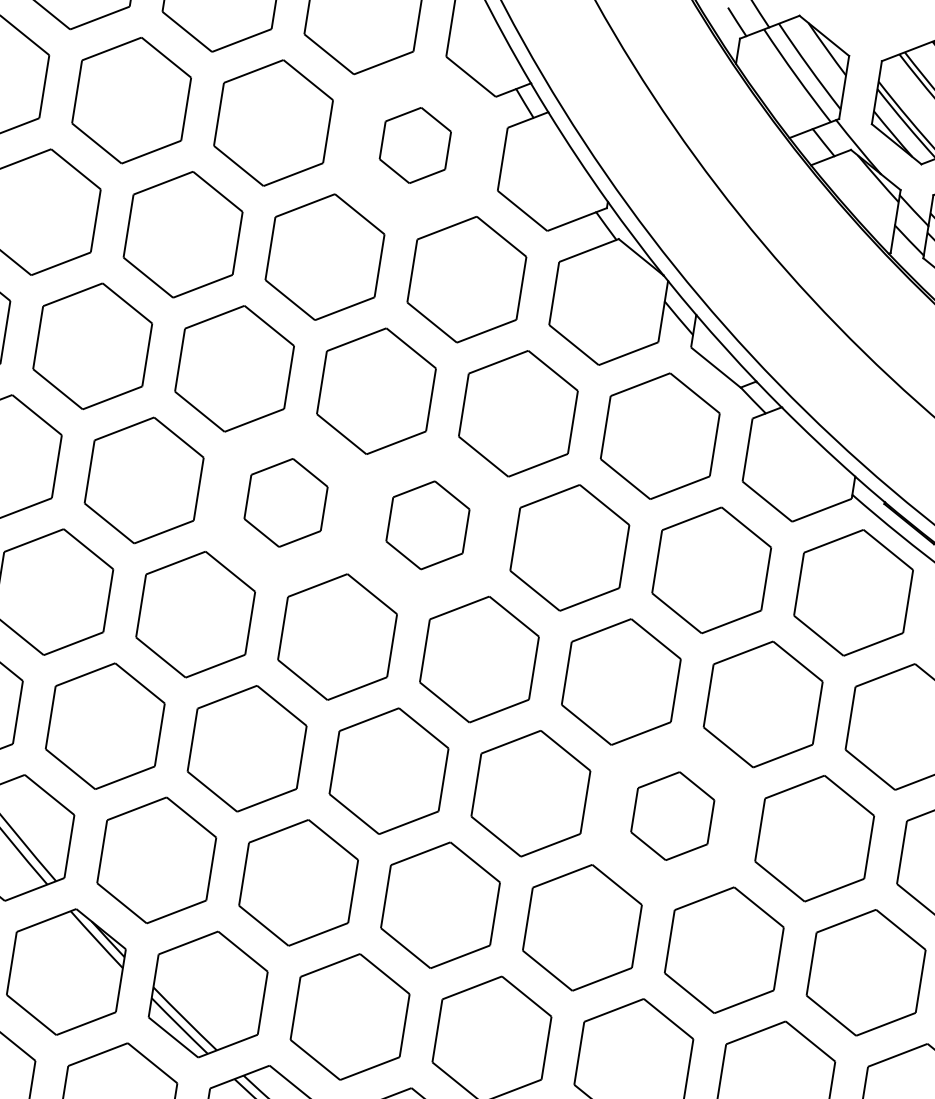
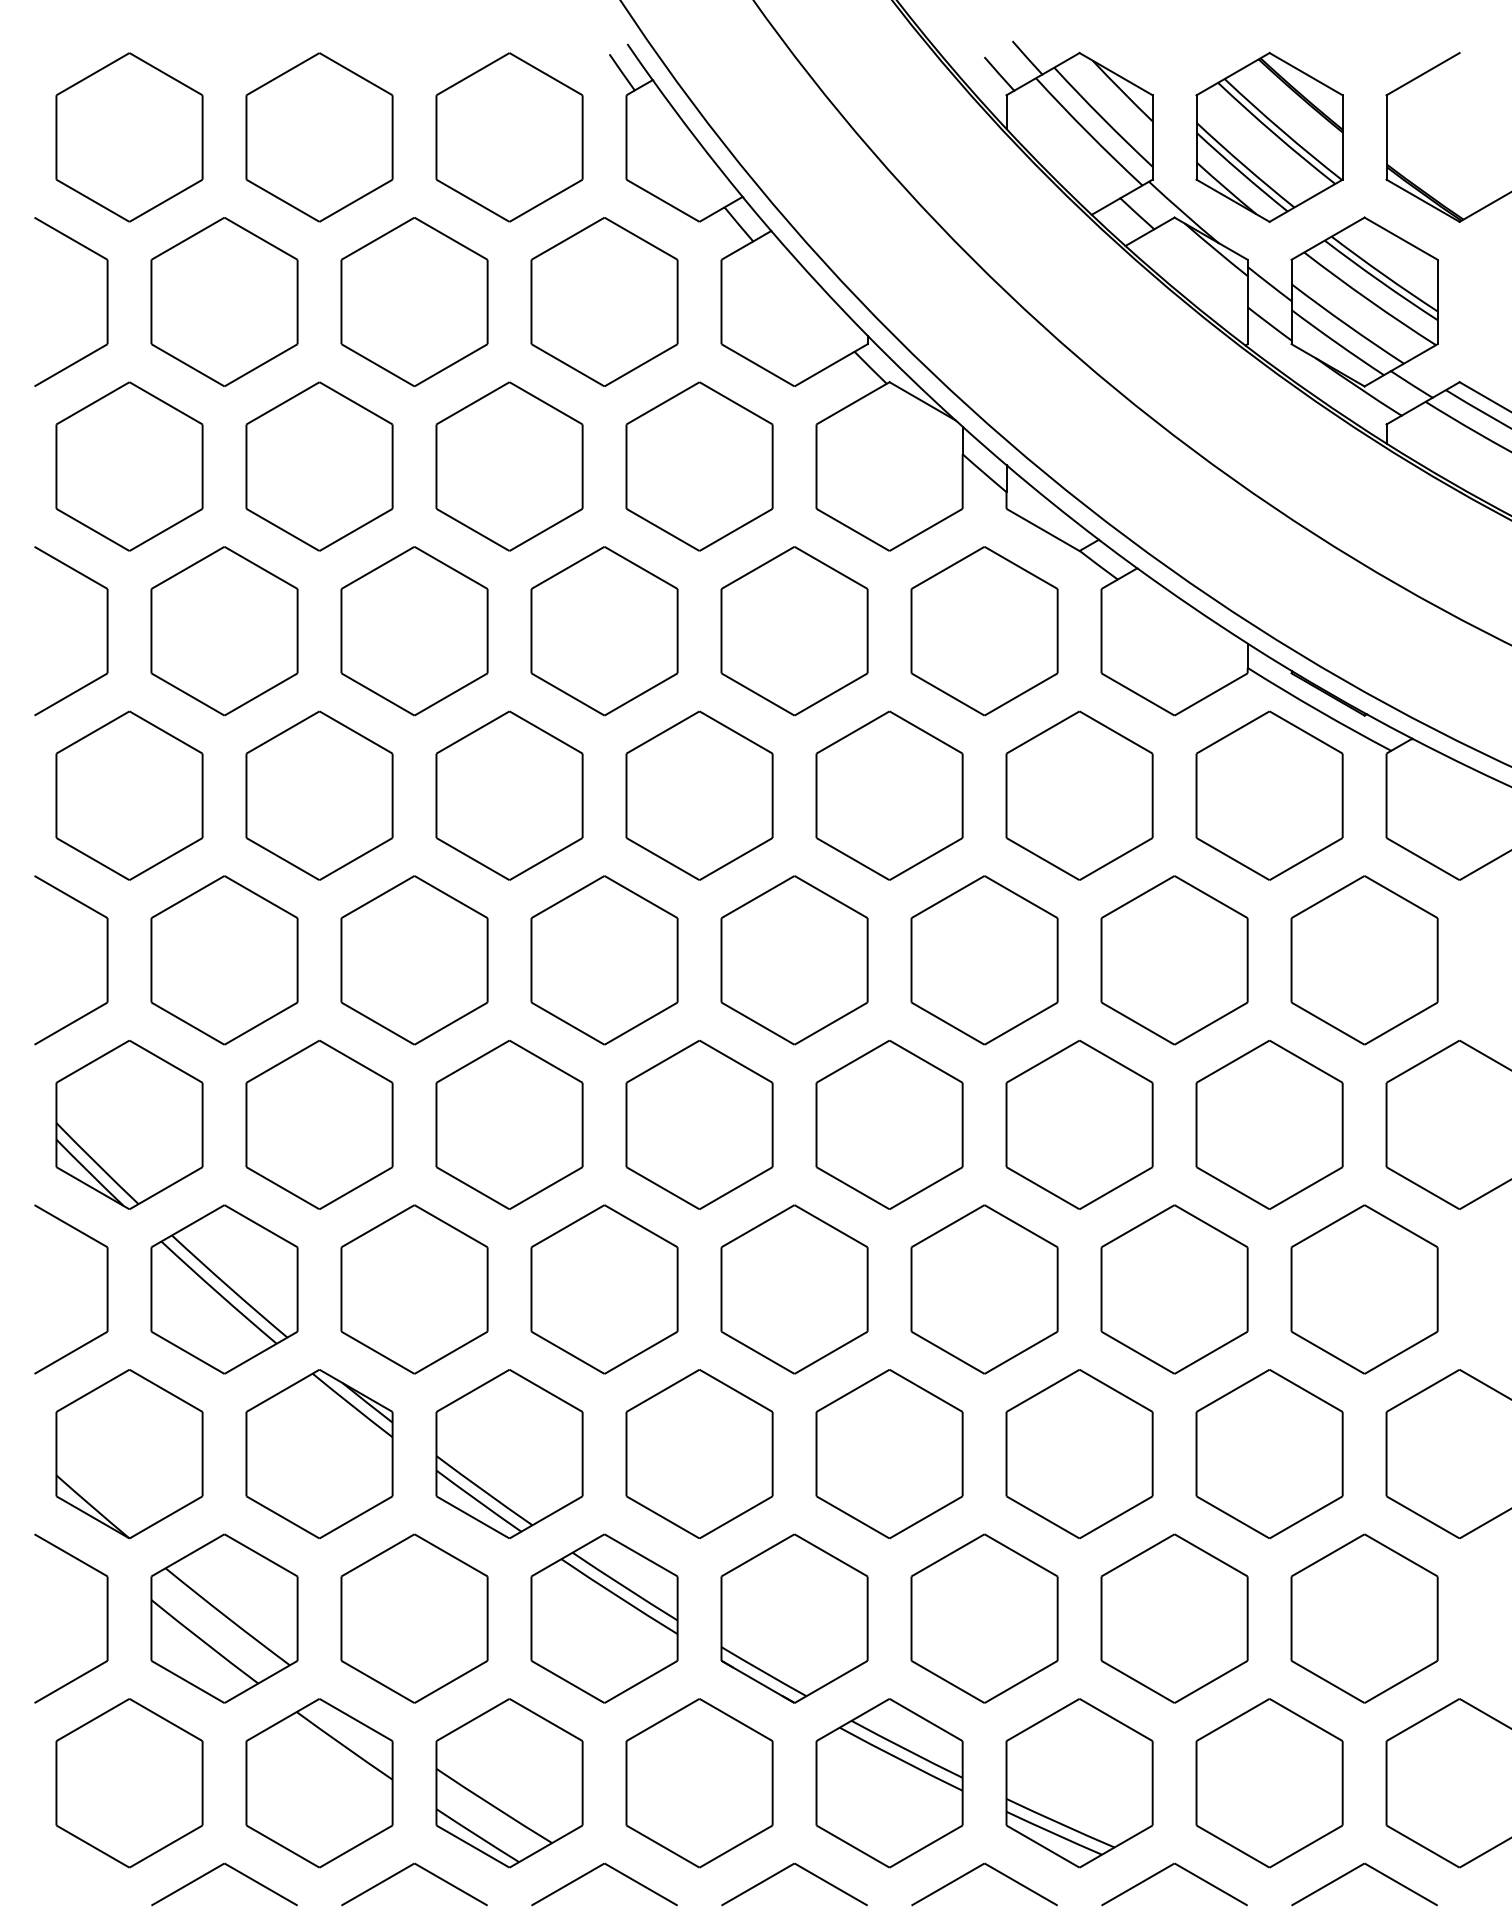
part: (415, 145) -> (604, 301), size x1.67
part: (286, 502) -> (509, 795), size x1.43
part: (427, 525) -> (699, 795), size x1.43
part: (672, 815) -> (1079, 1124), size x1.43

